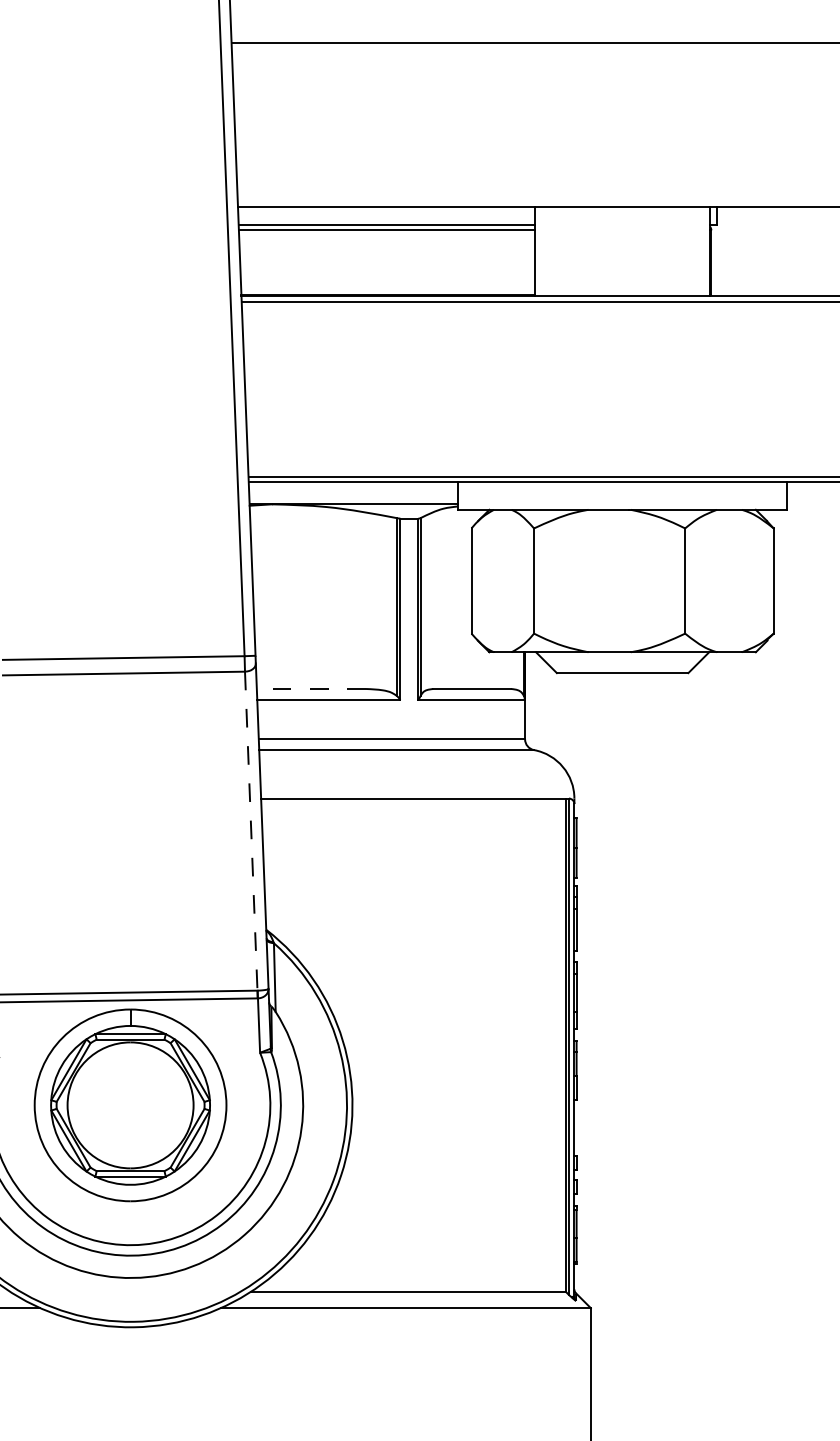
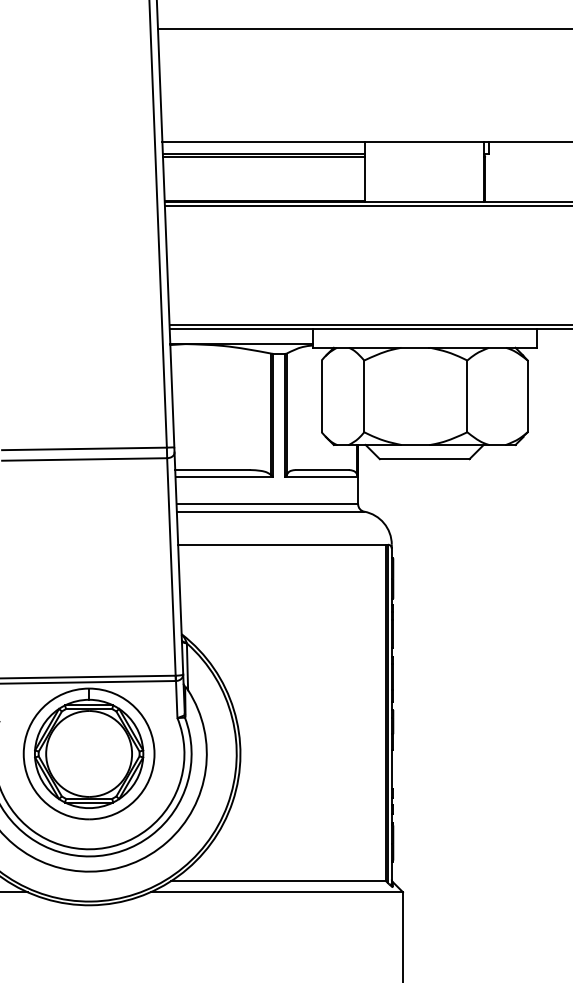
line: (310, 689) -> (211, 470), dashed -> solid
line: (251, 830) -> (171, 566), dashed -> solid

